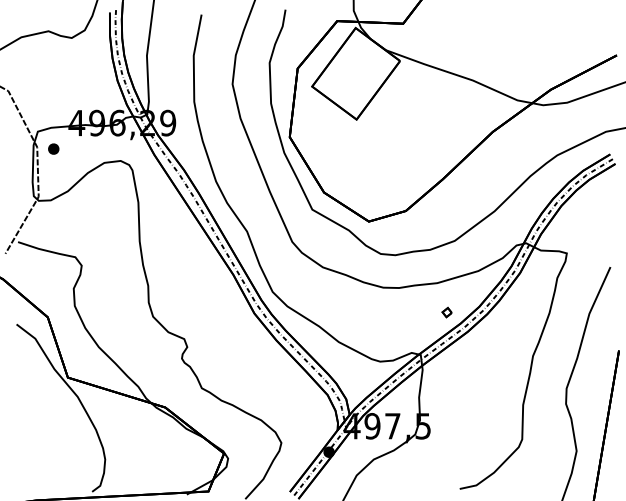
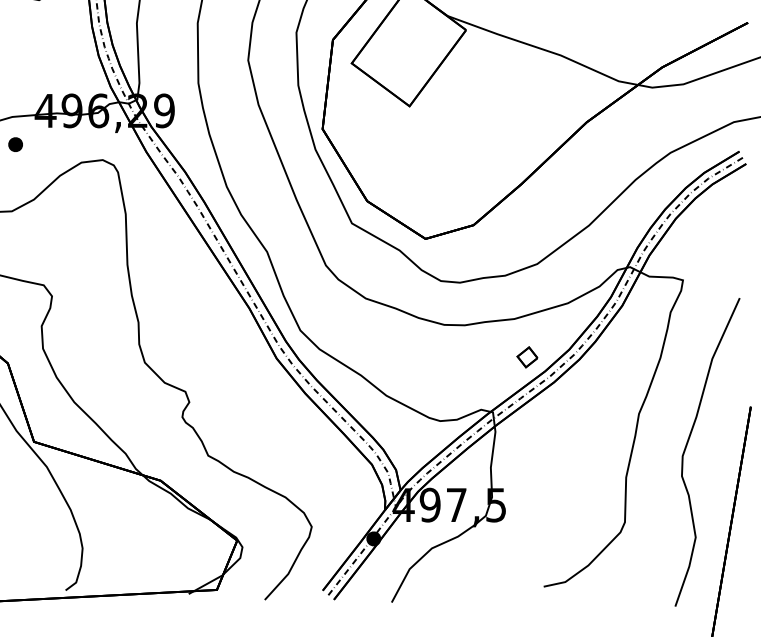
part: (446, 312) -> (526, 357), size x1.67

